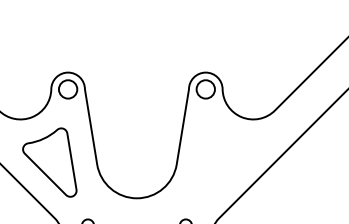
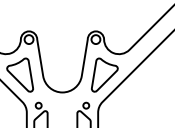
part: (223, 161) -> (104, 74), added

